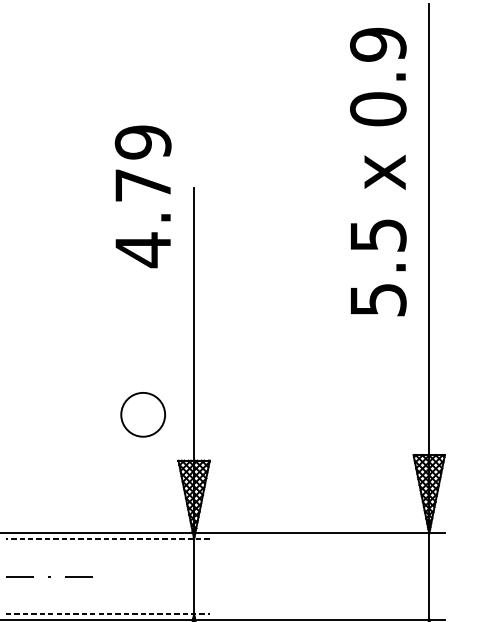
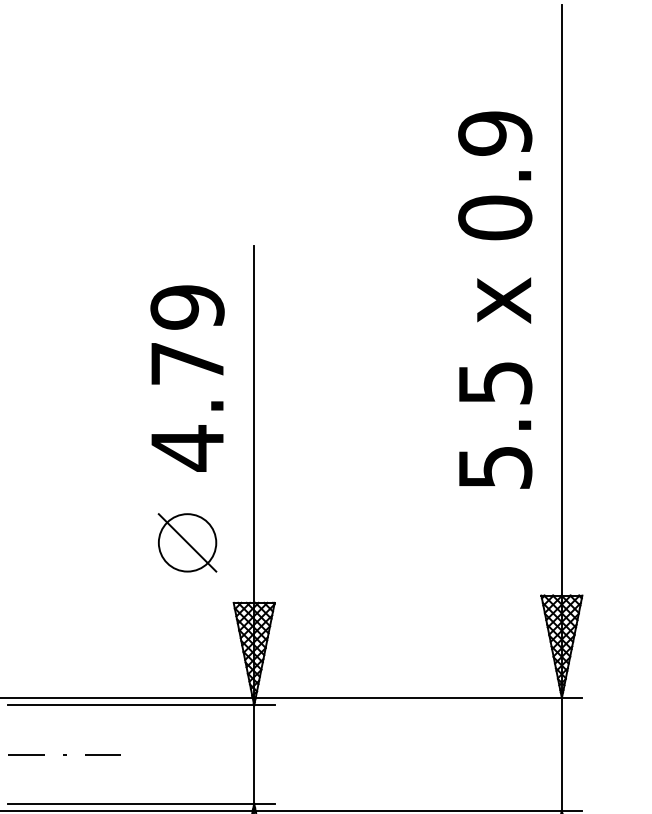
text: (378, 171) -> (495, 299), moved
text: (143, 196) -> (187, 378), moved
line: (143, 414) -> (187, 542), added
line: (107, 539) -> (140, 705), dashed -> solid
line: (108, 613) -> (141, 803), dashed -> solid

